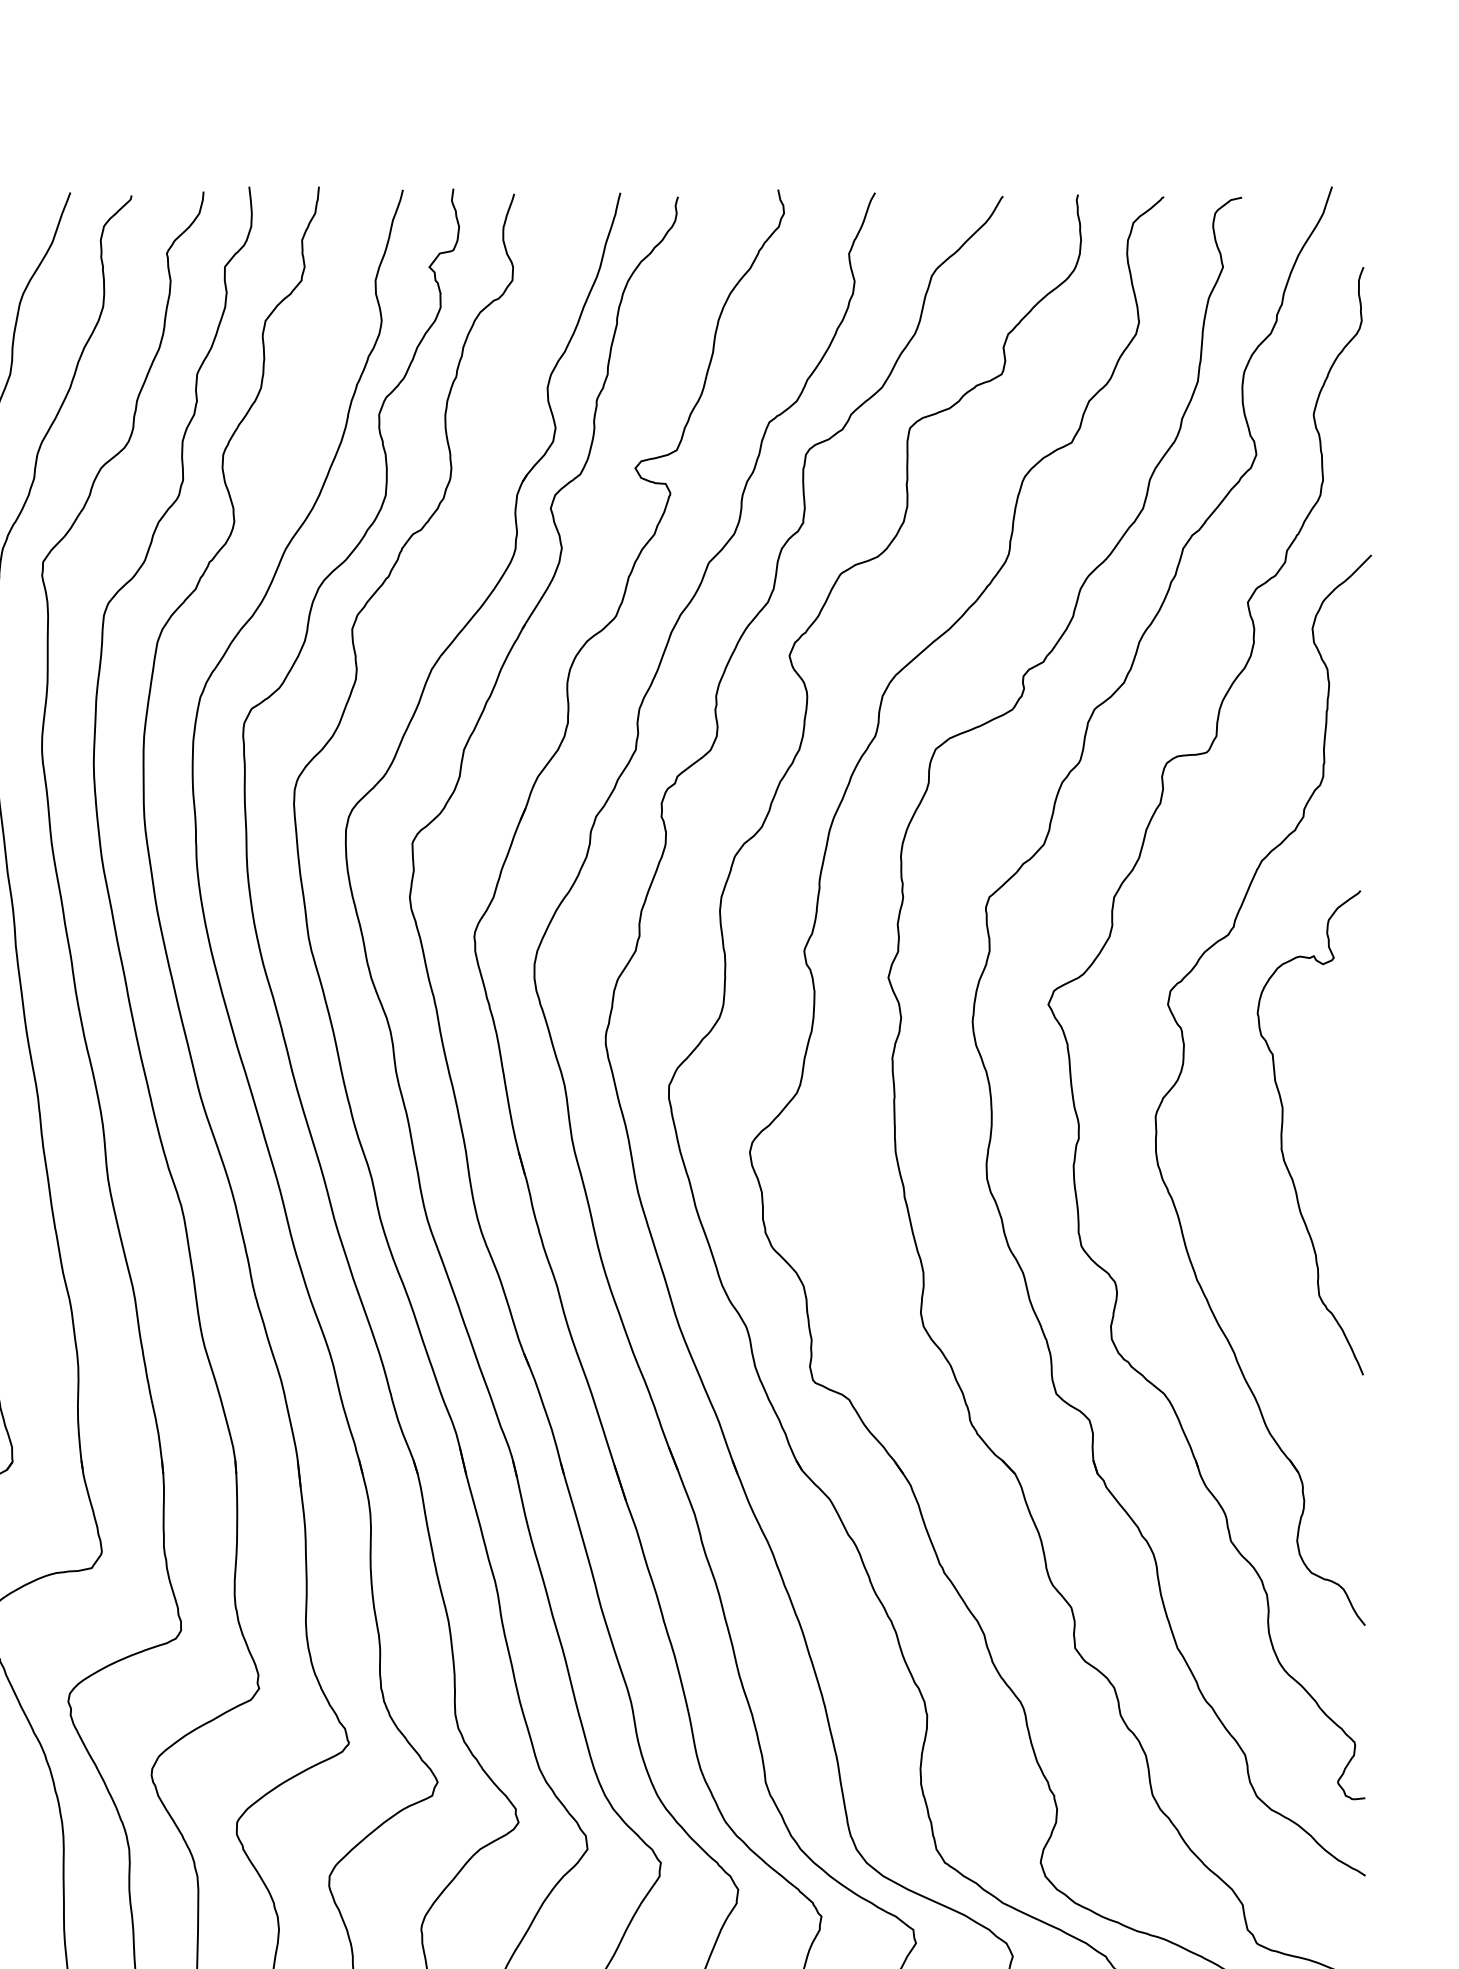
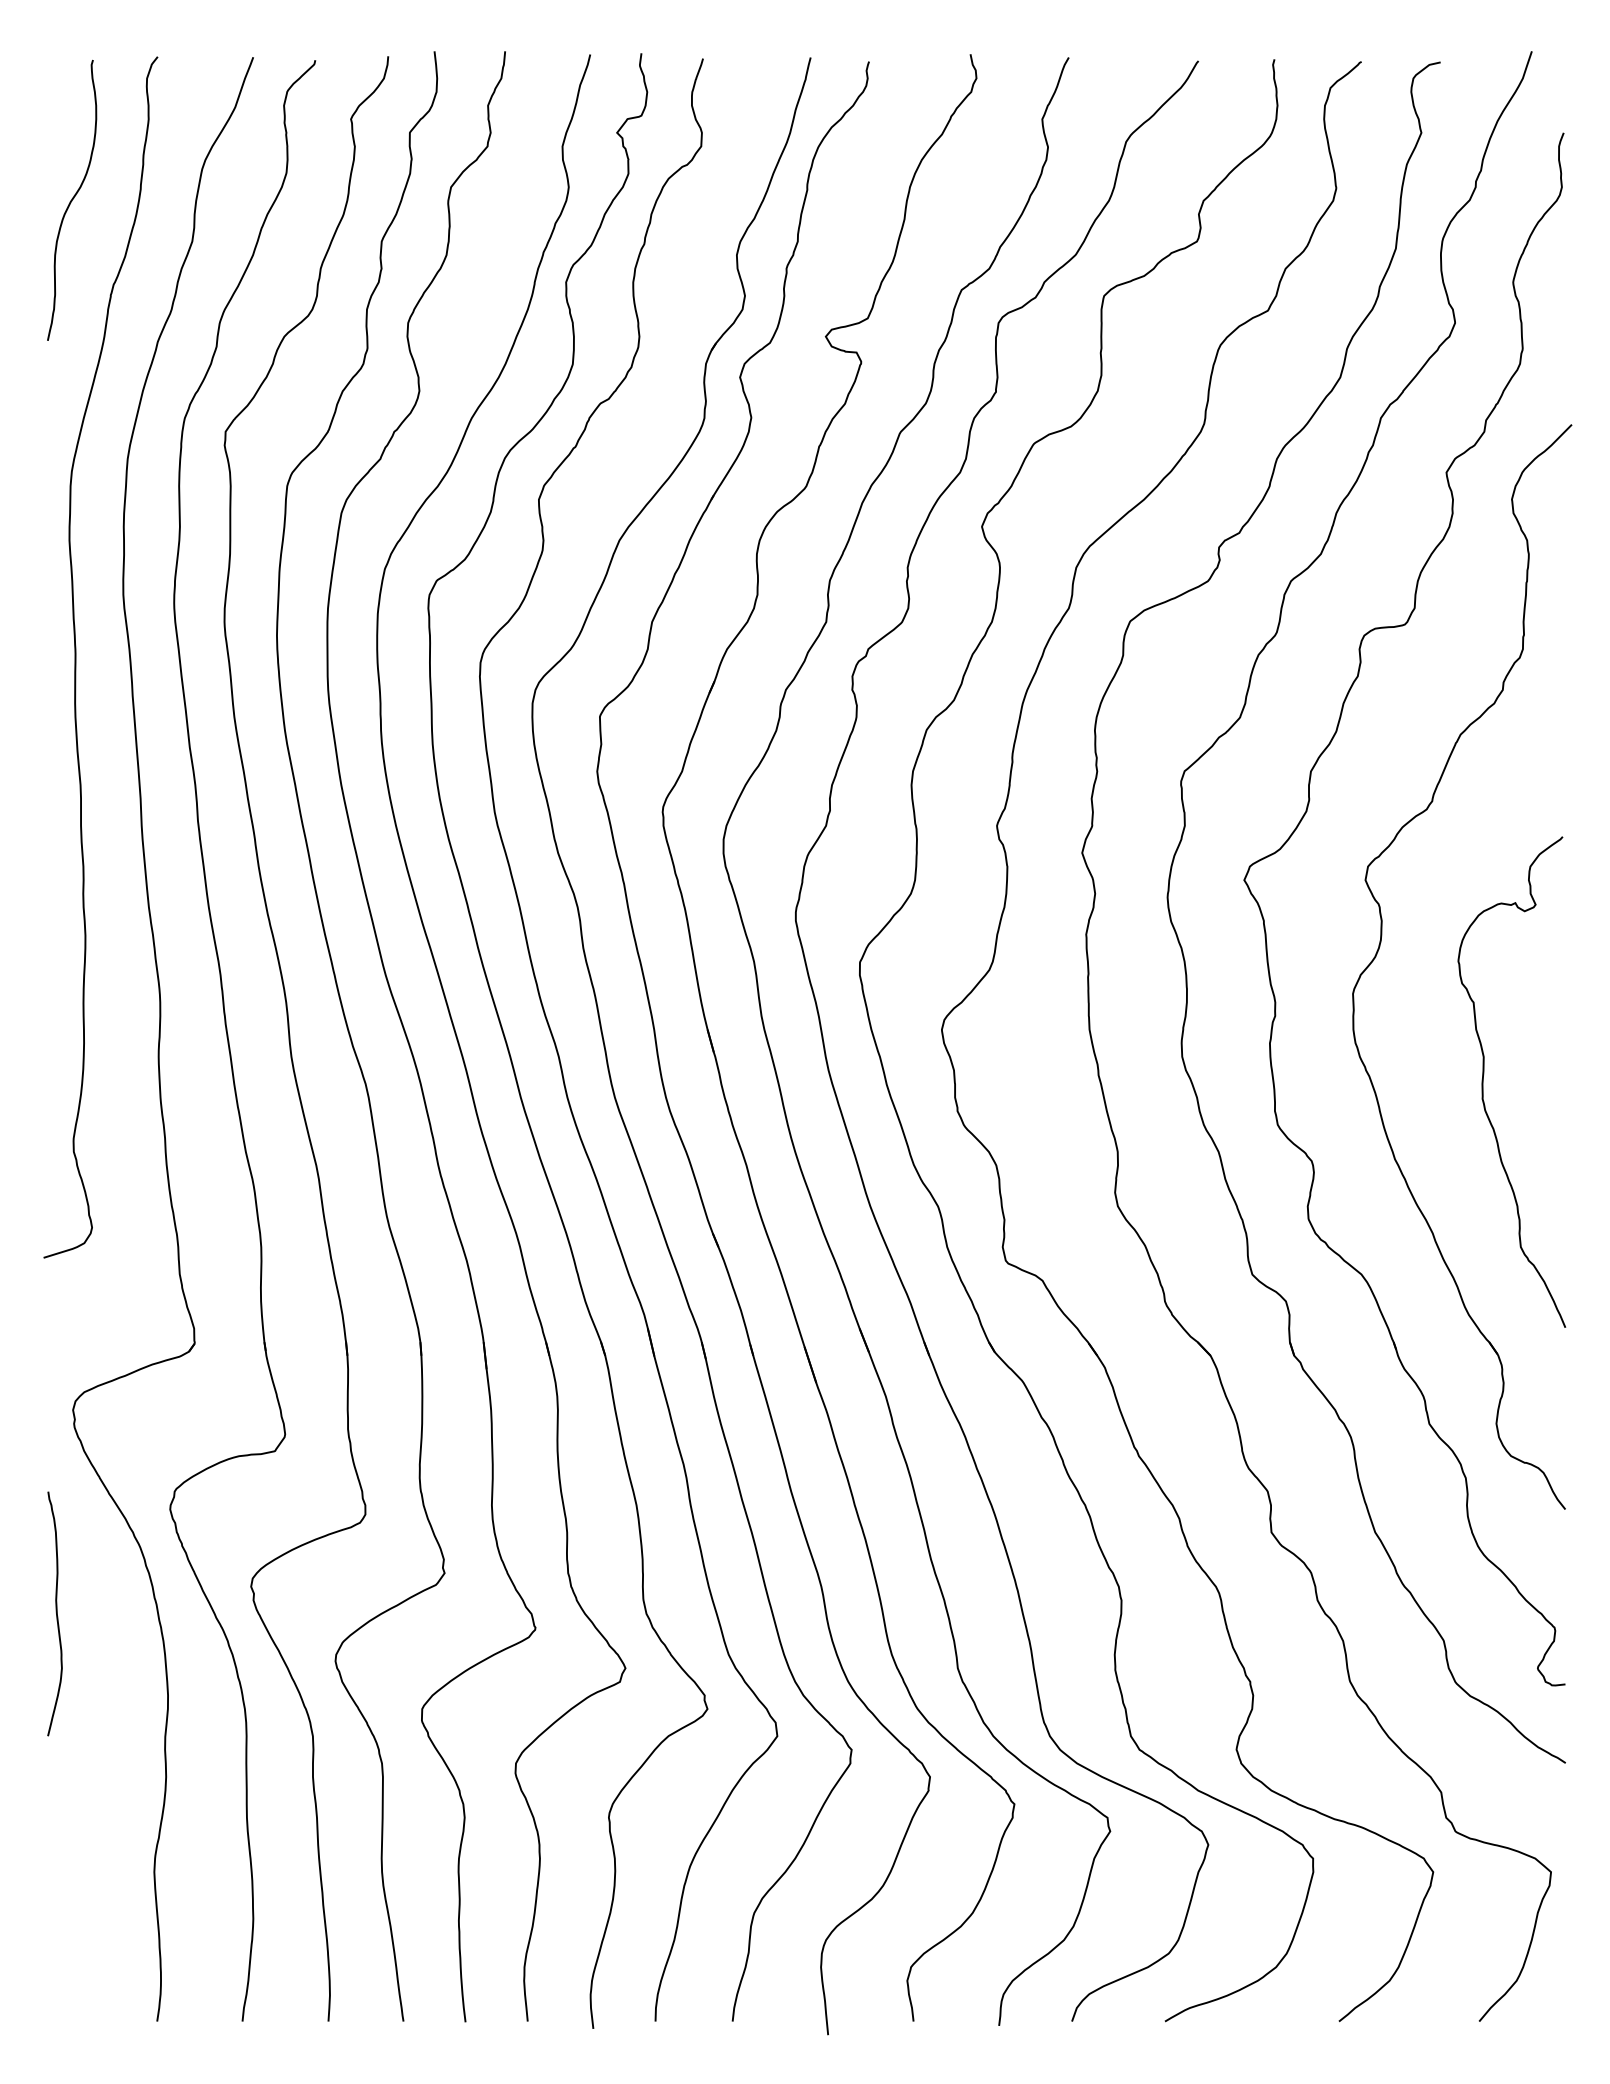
curve: (1283, 1125) -> (1484, 1074), moved

